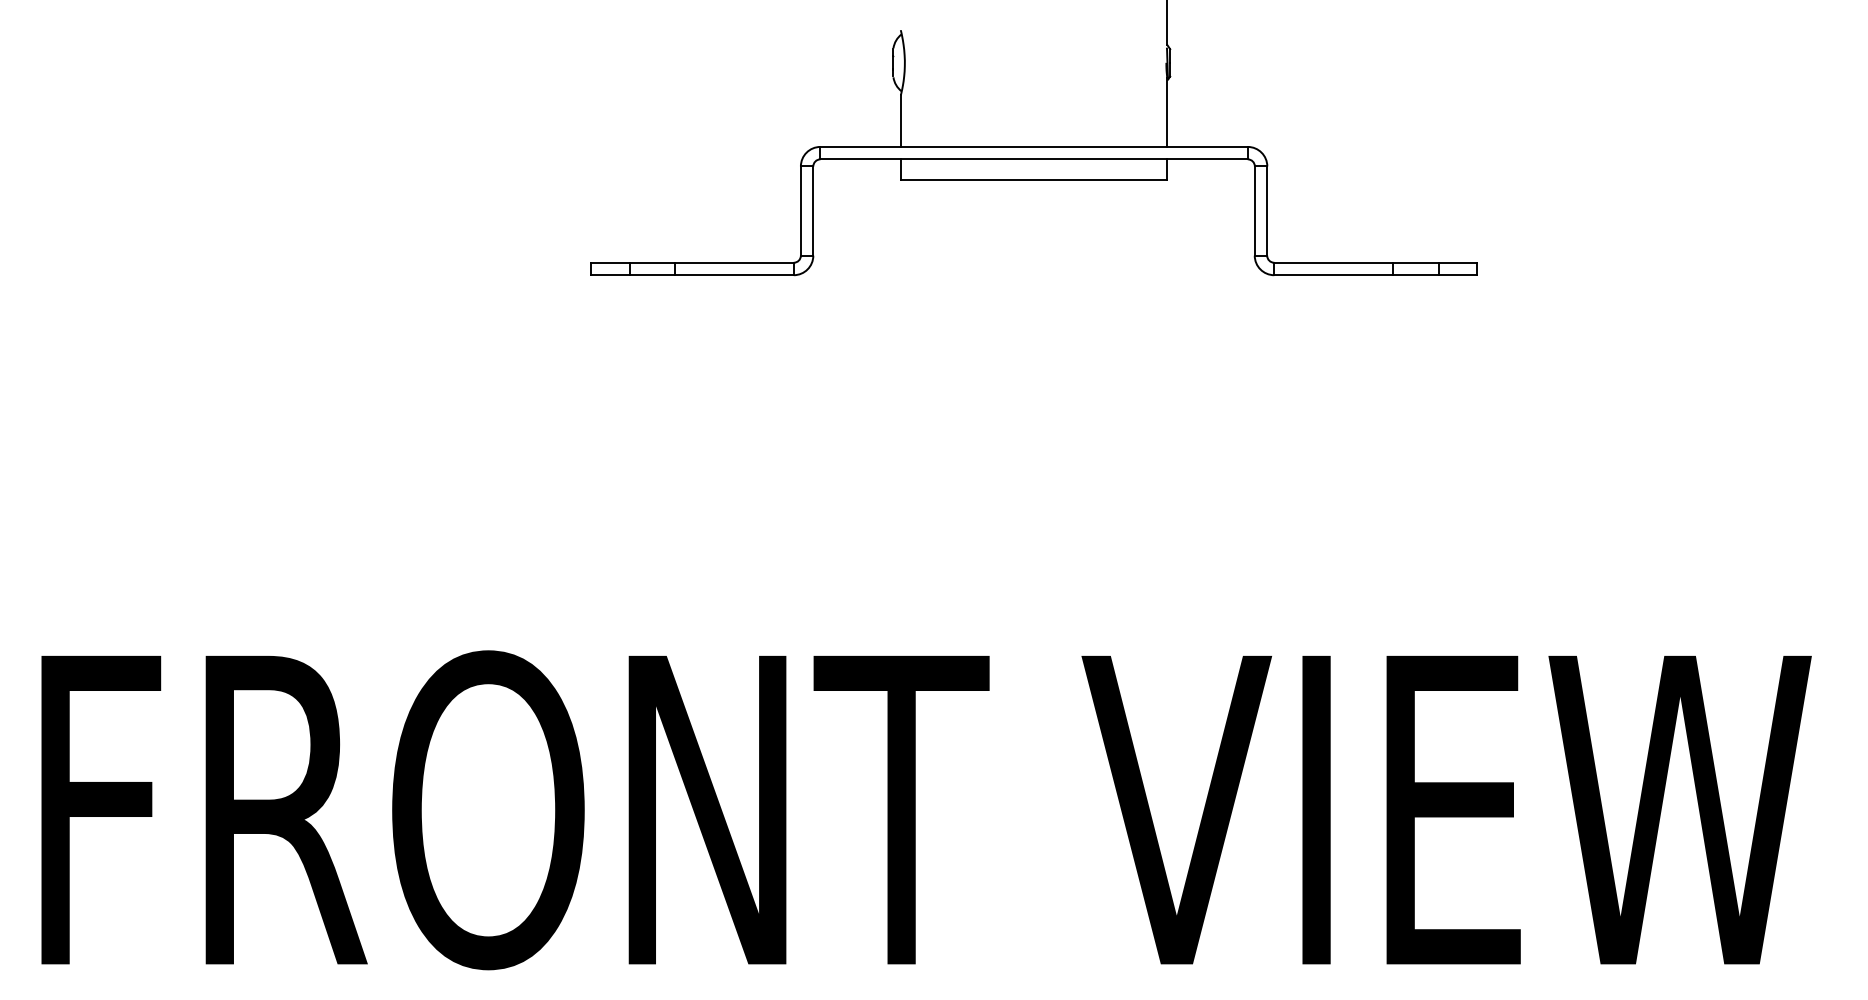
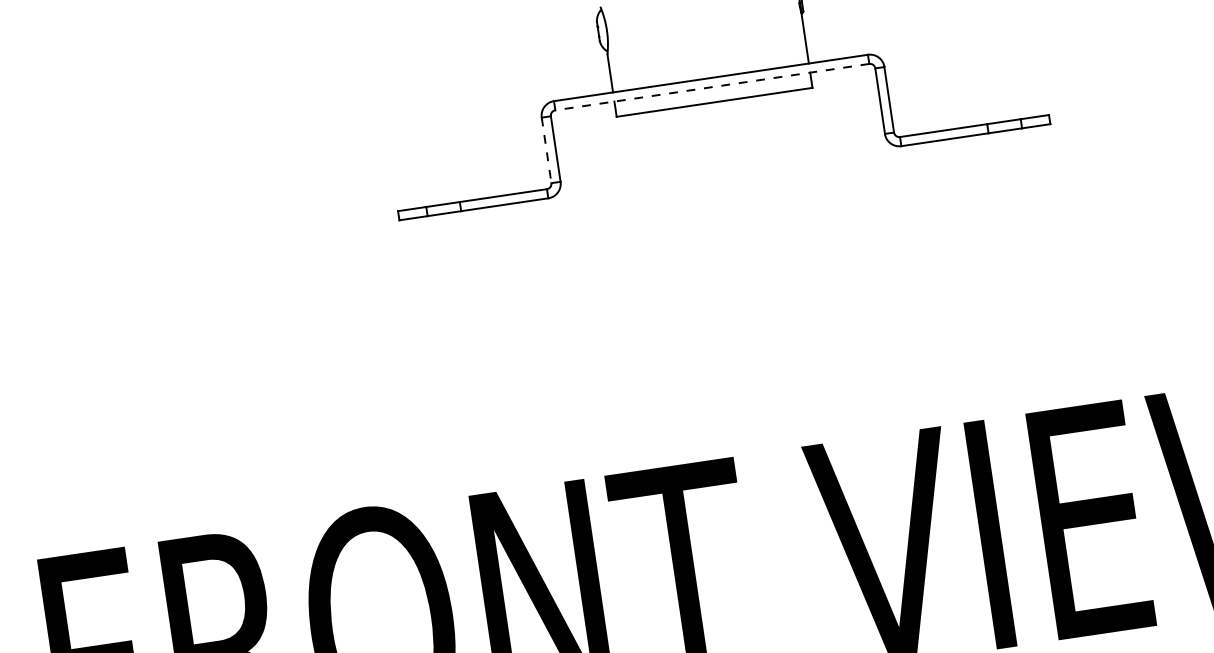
line: (1034, 159) -> (712, 87), solid -> dashed
line: (800, 211) -> (546, 150), solid -> dashed

